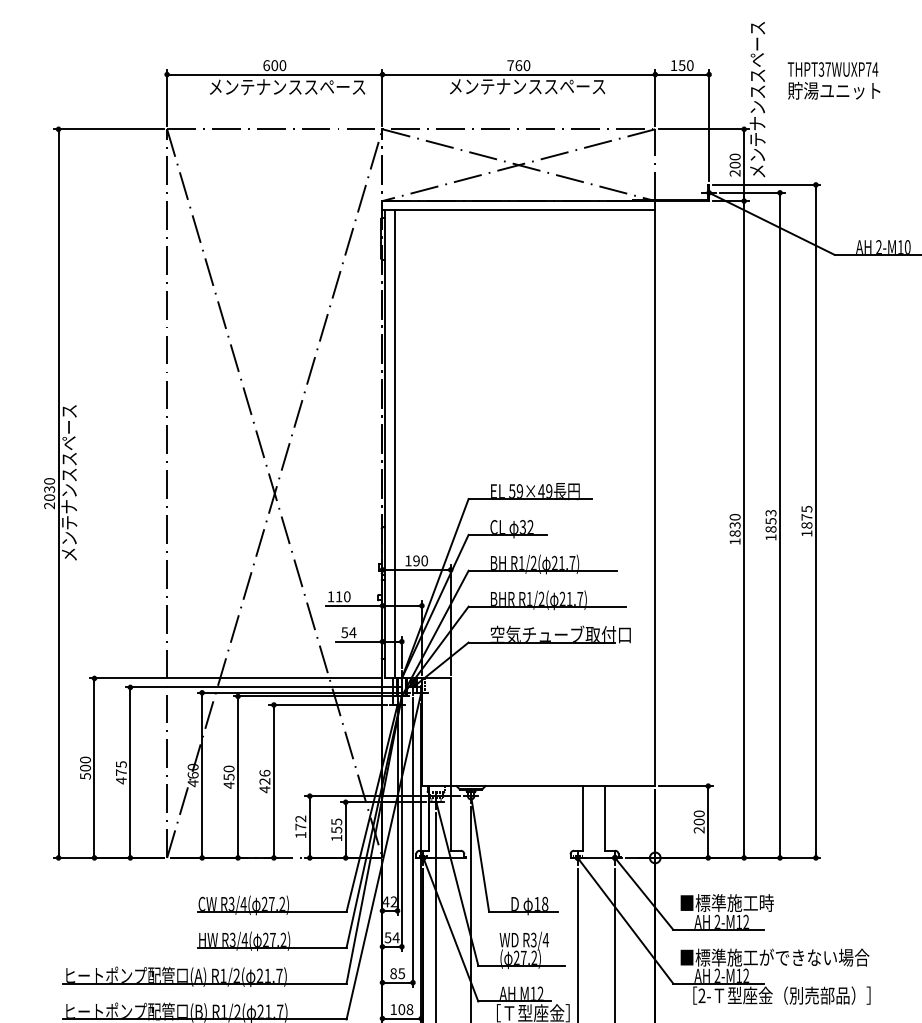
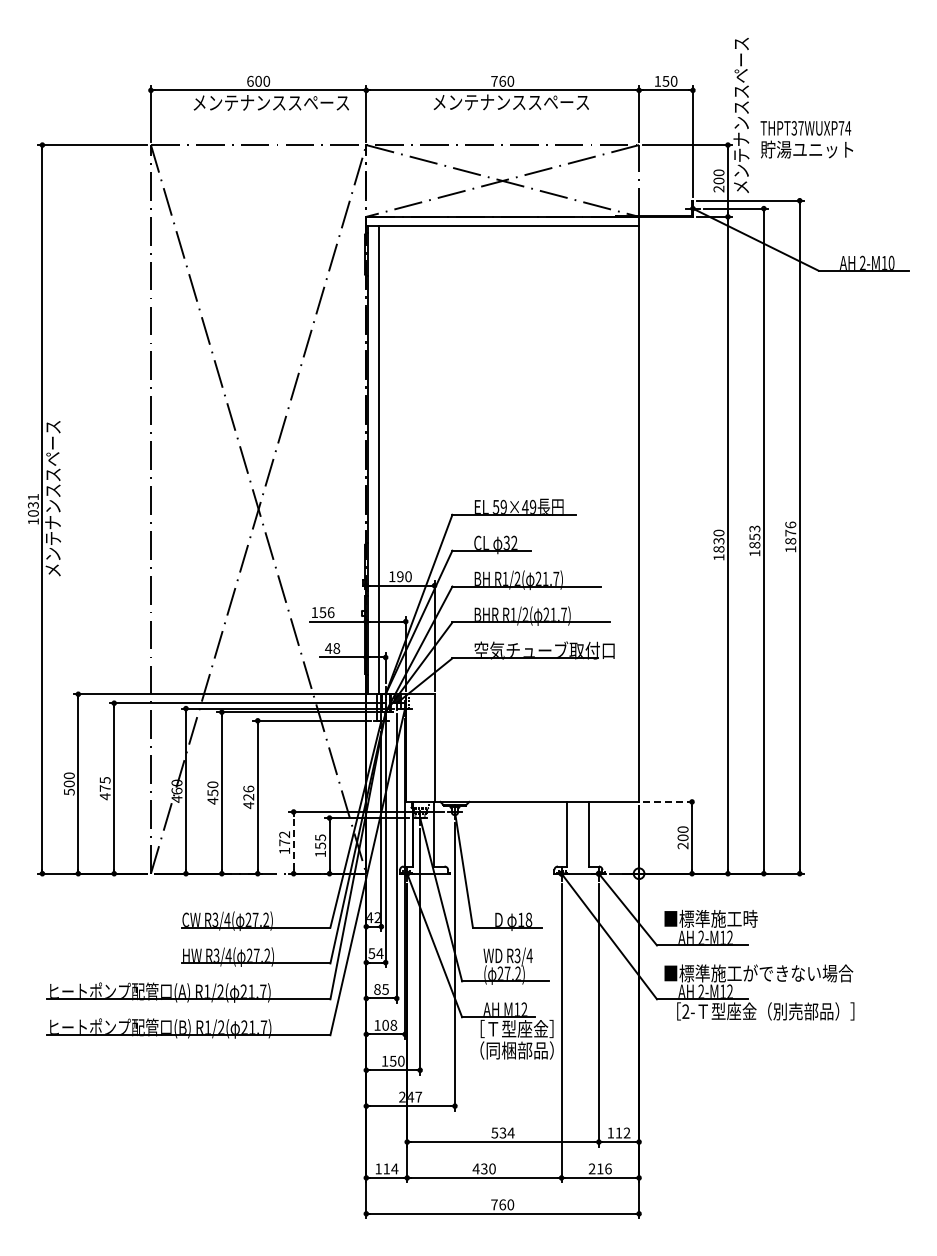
text: (833, 80) -> (806, 139), moved
text: (49, 492) -> (33, 508), 2030 -> 1031
text: (806, 508) -> (790, 524), 1875 -> 1876
text: (342, 596) -> (326, 612), 110 -> 156
text: (348, 632) -> (332, 648), 54 -> 48
line: (685, 785) -> (669, 801), solid -> dashed
line: (309, 826) -> (293, 842), solid -> dashed

